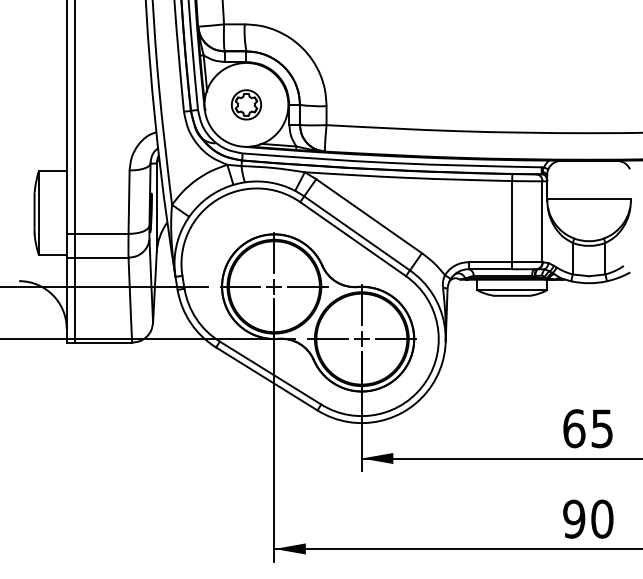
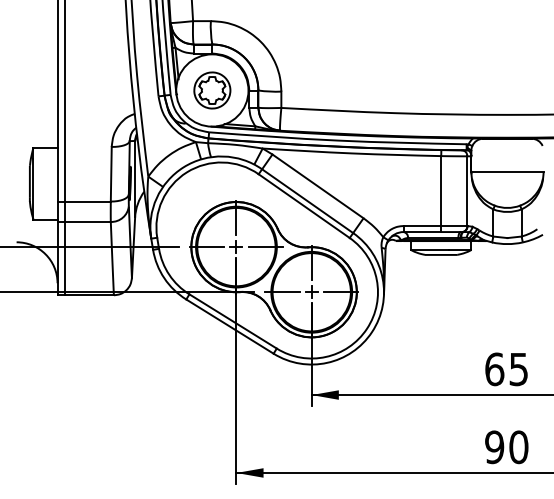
part: (246, 104) -> (212, 90), size x1.43

